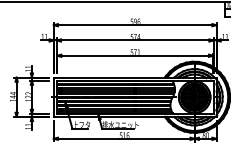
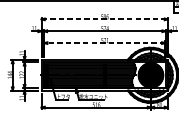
line: (135, 25) -> (105, 19), solid -> dashed
line: (135, 55) -> (105, 42), solid -> dashed

